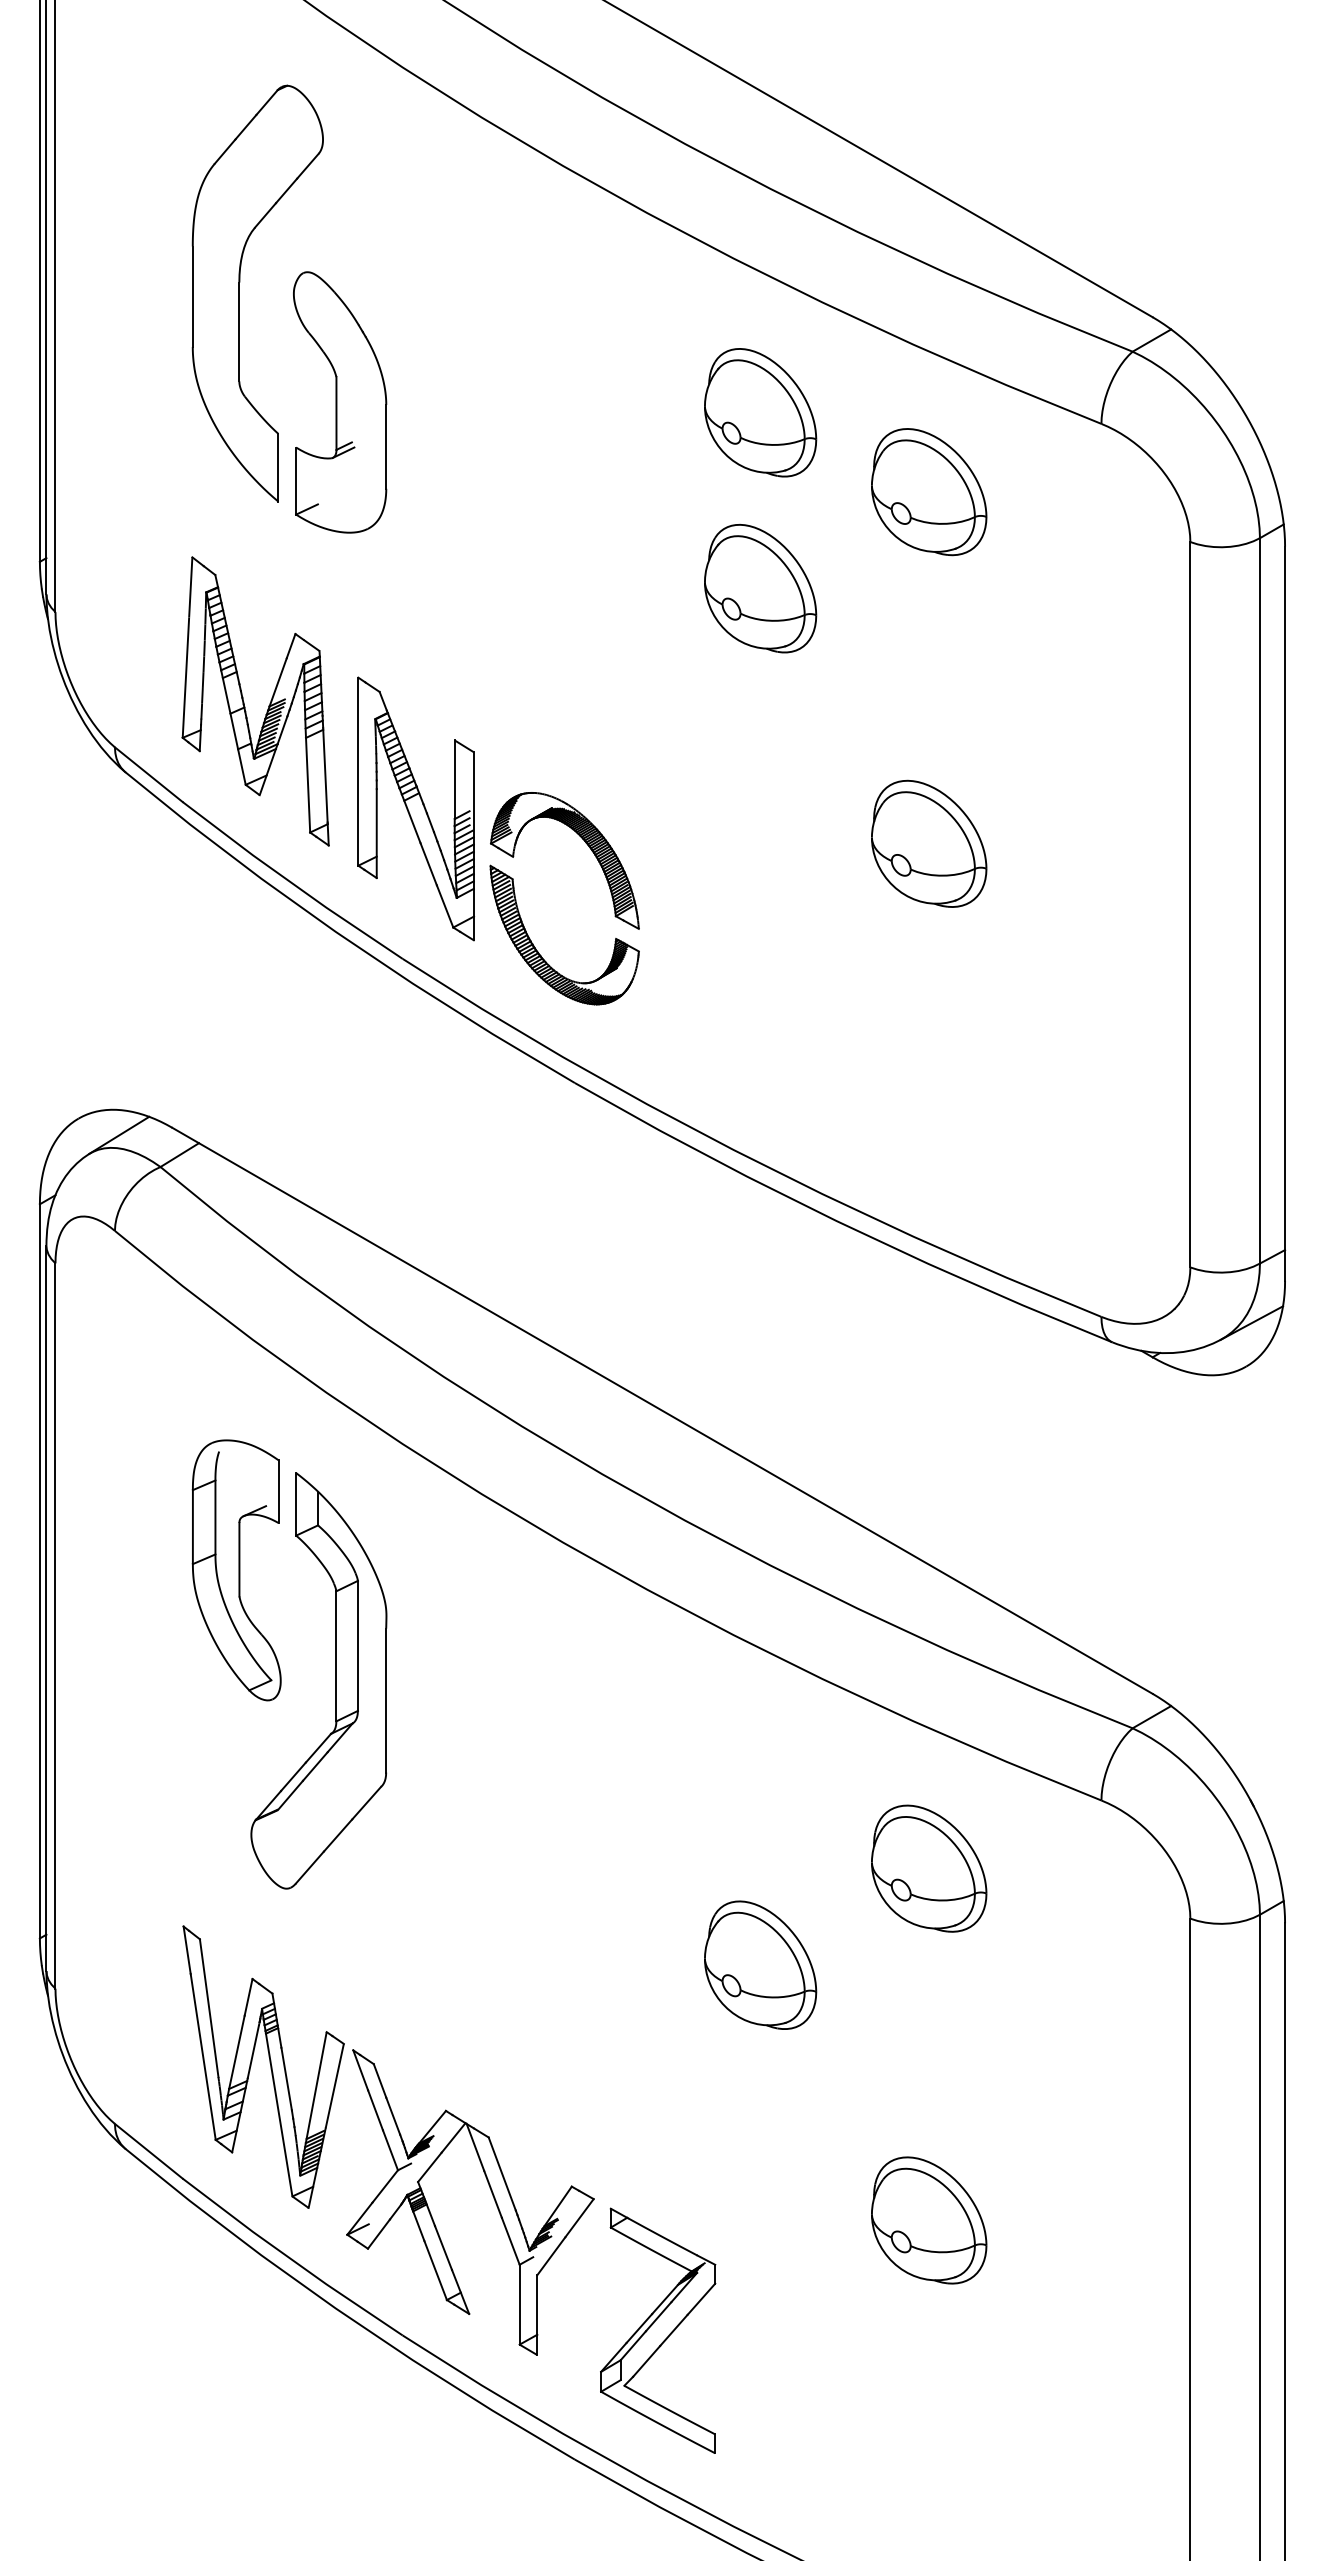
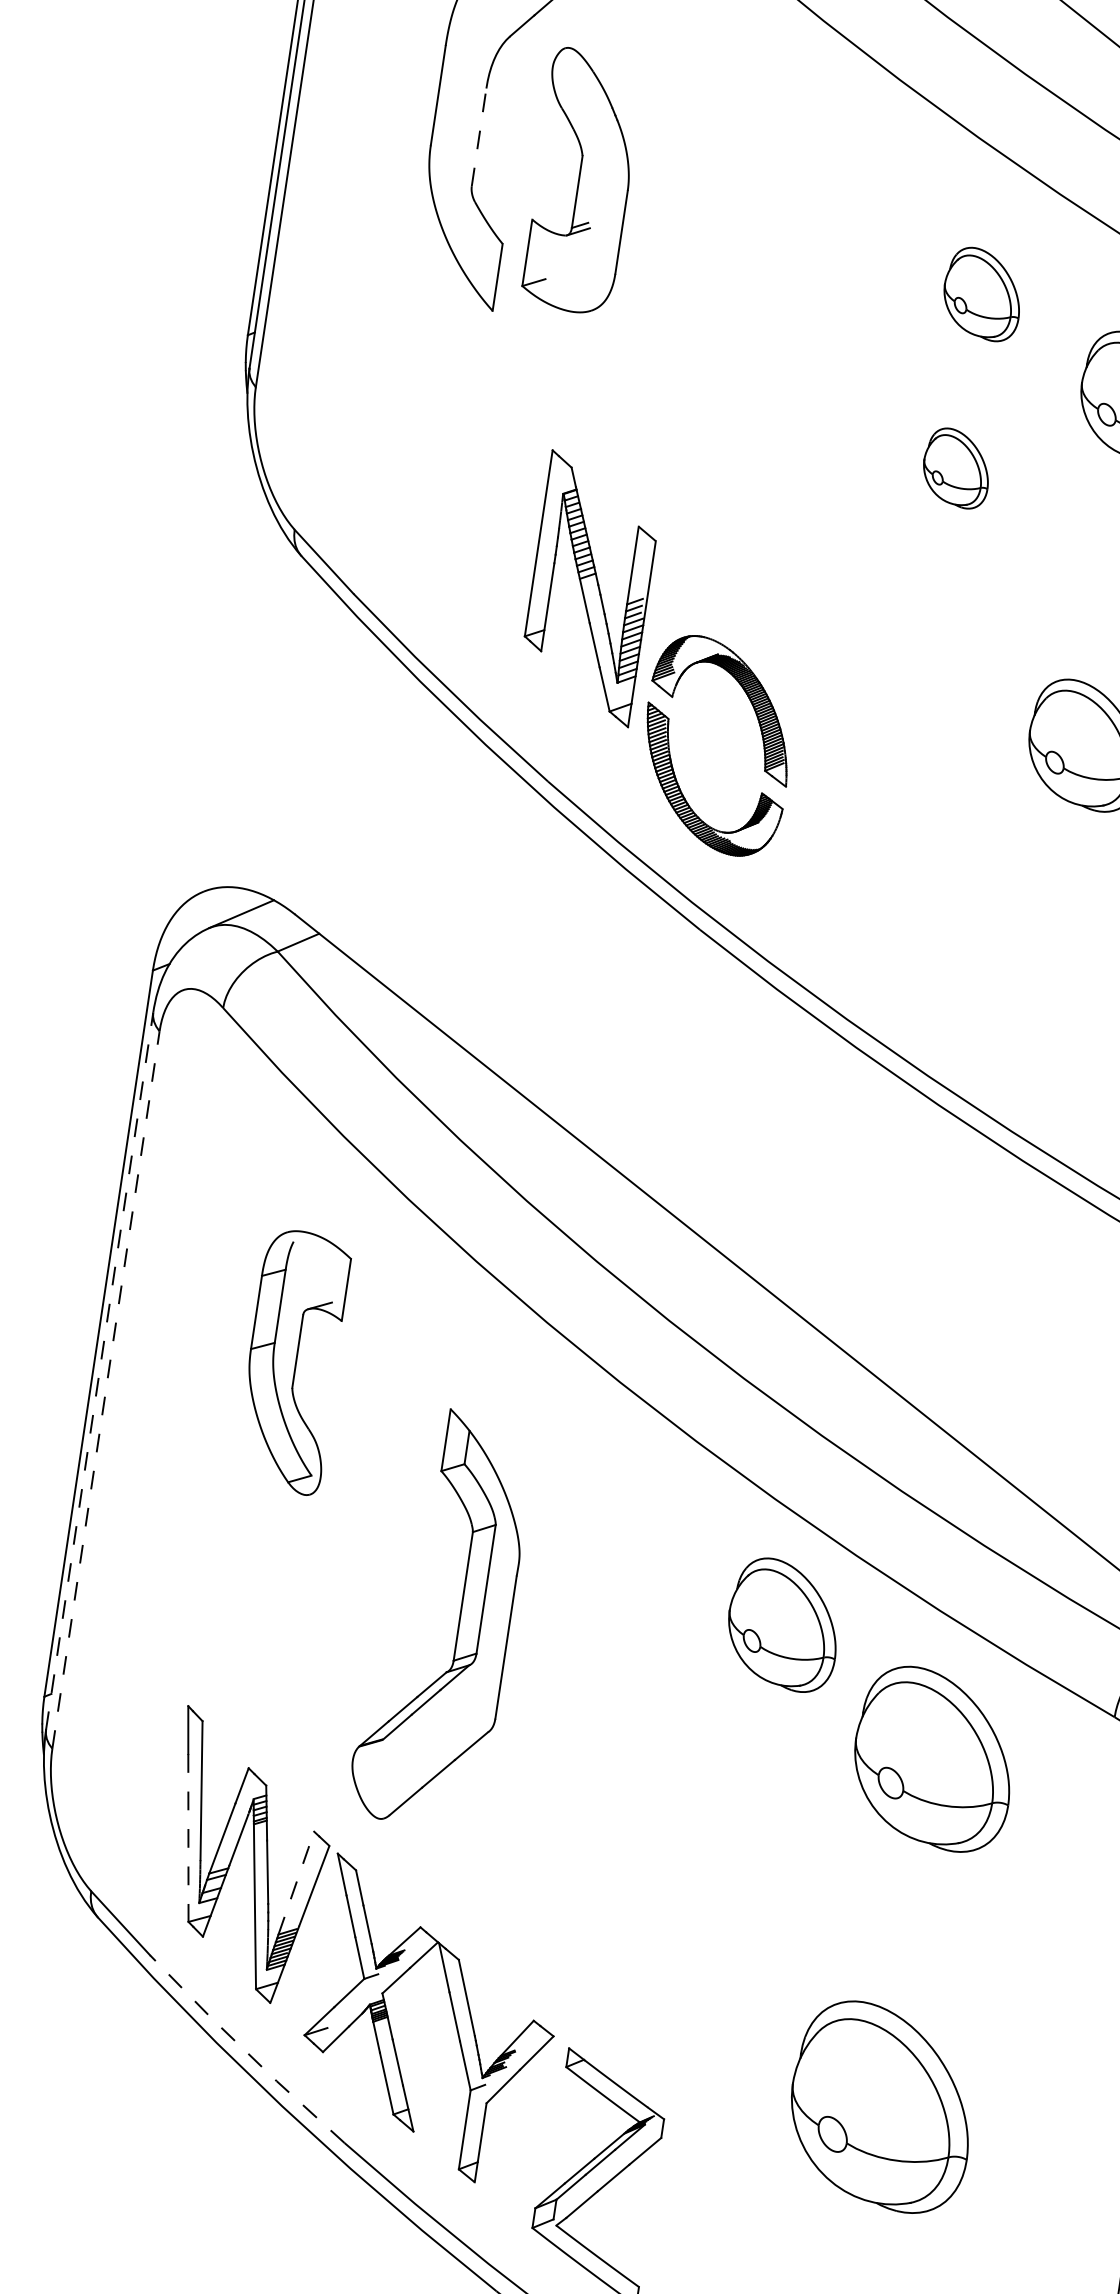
line: (239, 331) -> (479, 136), solid -> dashed
part: (340, 402) -> (582, 181), moved
part: (760, 412) -> (982, 294), size x0.7
part: (760, 588) -> (956, 468), size x0.6
part: (244, 702) -> (429, 504), removed
part: (415, 808) -> (589, 588), moved
line: (46, 1608) -> (99, 1371), solid -> dashed
line: (55, 1626) -> (105, 1390), solid -> dashed
part: (335, 1680) -> (458, 1620), moved
part: (929, 1868) -> (934, 1759), size x1.4
part: (760, 1964) -> (783, 1624), moved
line: (203, 2056) -> (188, 1837), solid -> dashed
line: (316, 2084) -> (296, 1882), solid -> dashed
part: (929, 2220) -> (882, 2107), size x1.6
line: (291, 2259) -> (245, 2051), solid -> dashed

